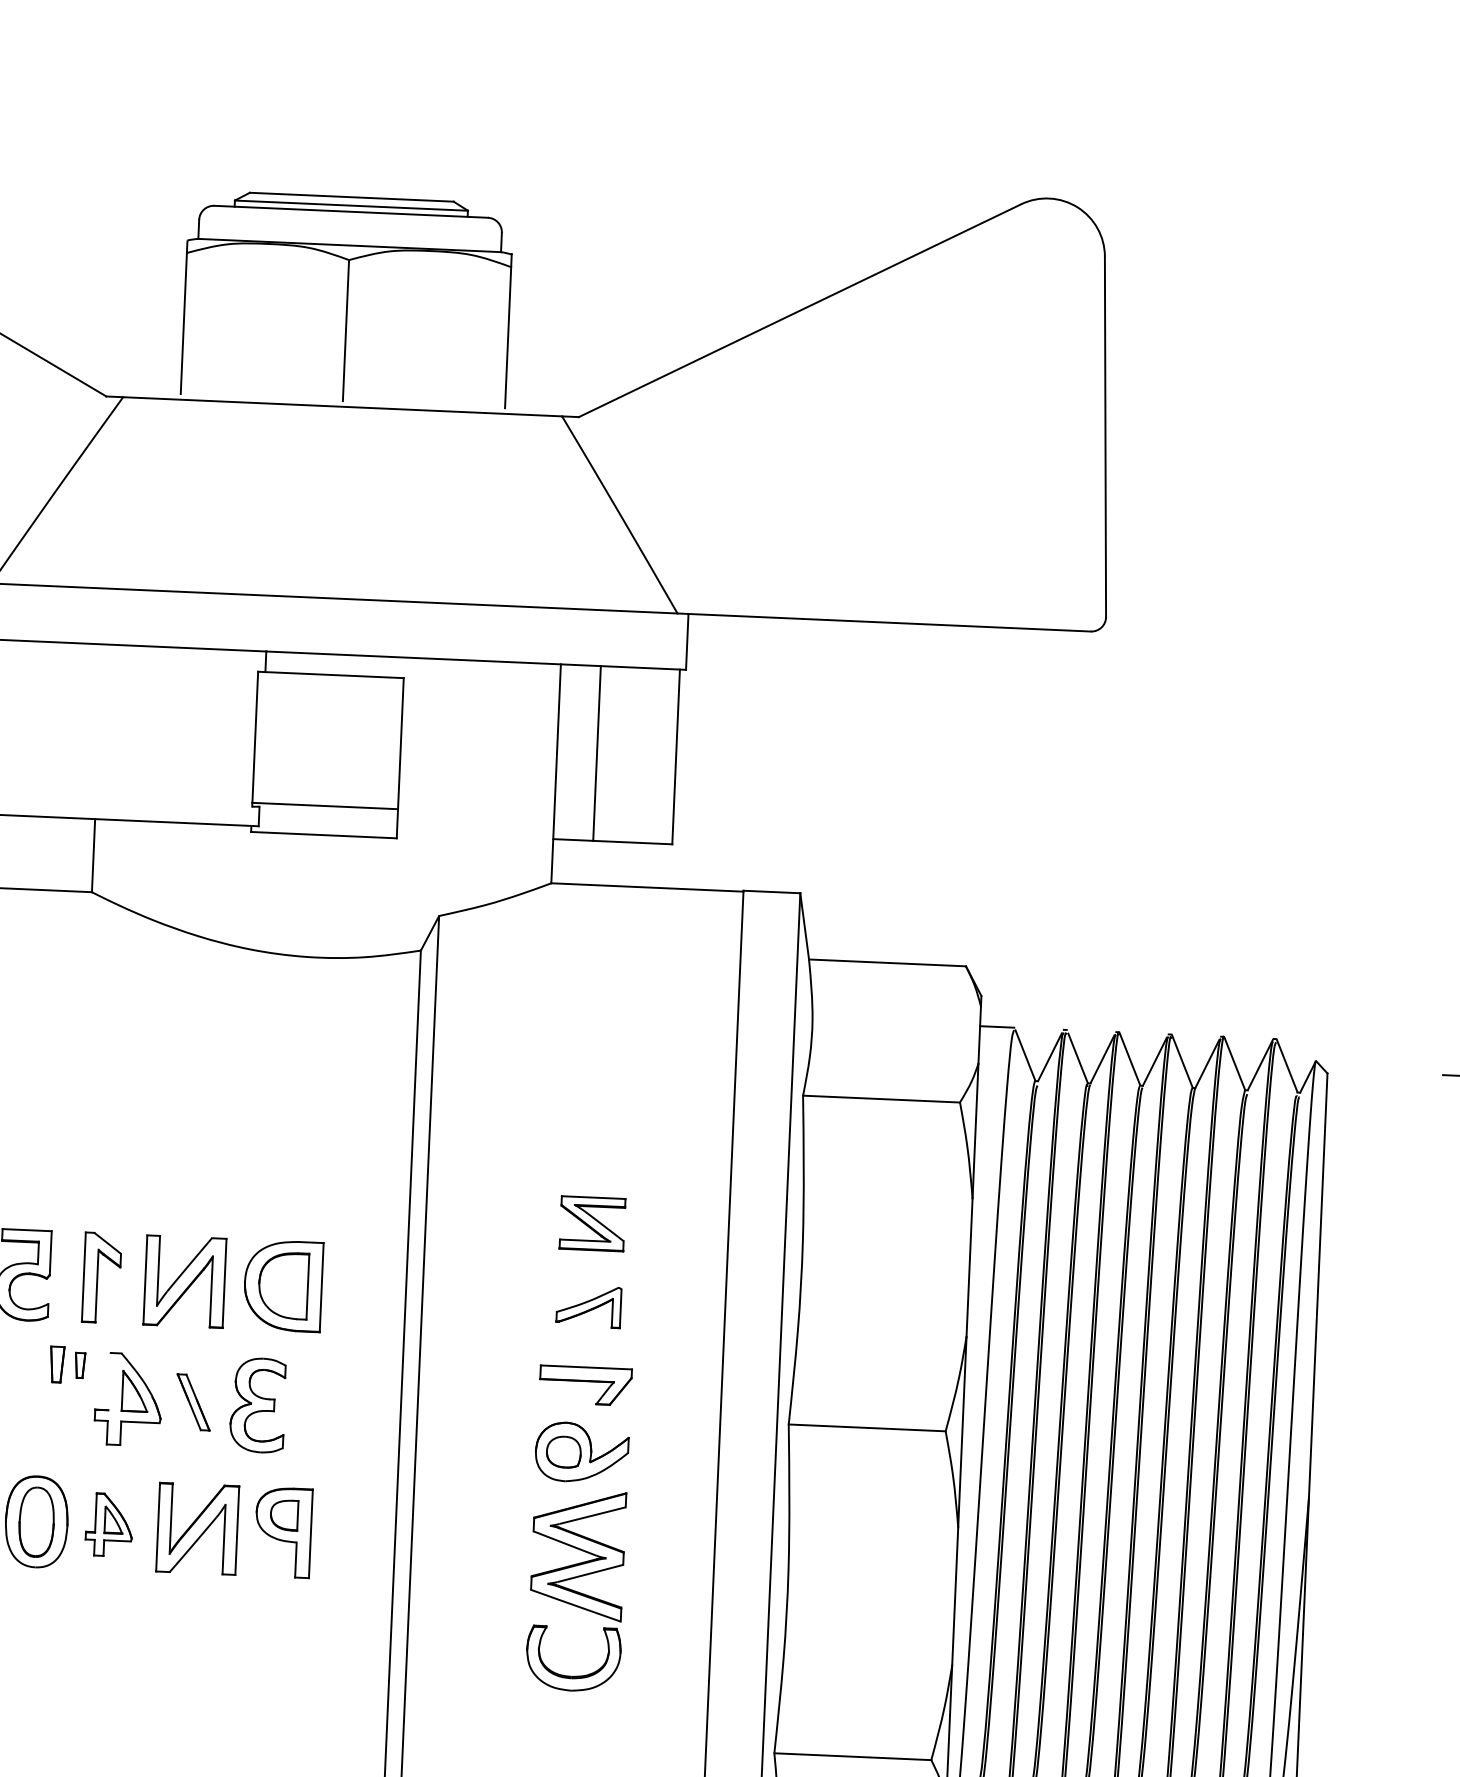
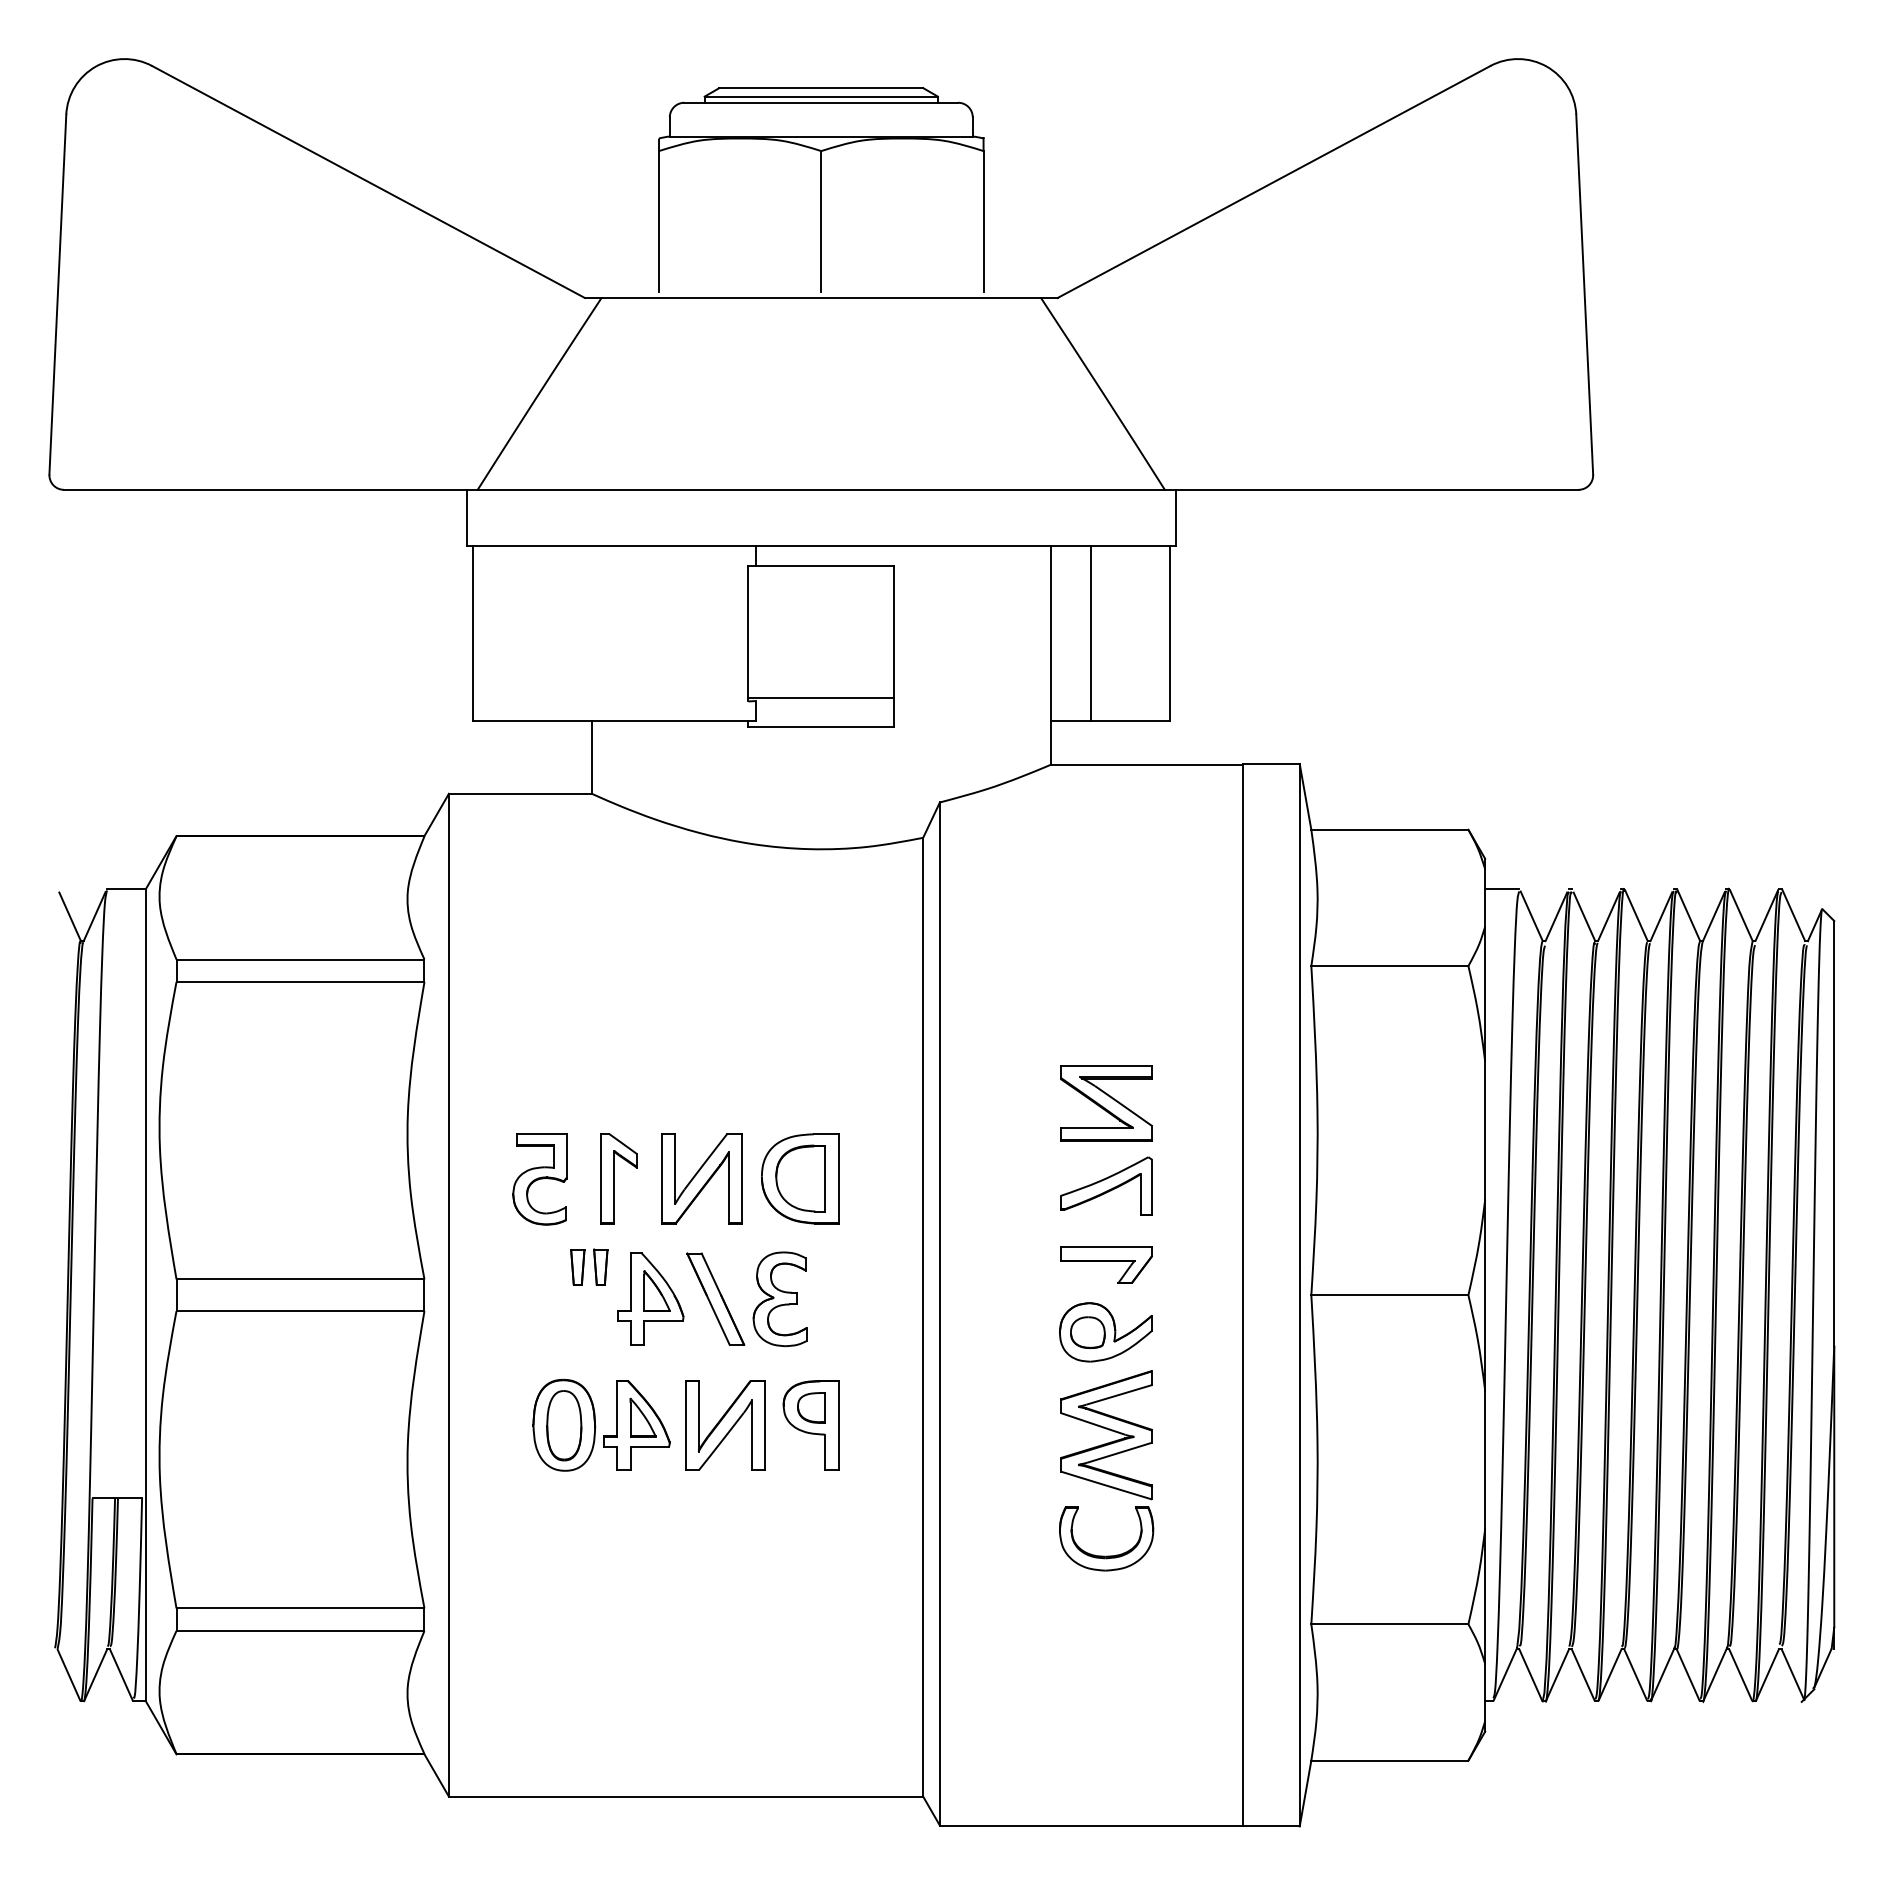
part: (592, 1224) -> (1106, 1103), size x1.43
part: (588, 1305) -> (1106, 1185), size x1.43
part: (79, 1364) -> (600, 1266), size x1.43
line: (109, 1381) -> (630, 1281), added
part: (193, 1401) -> (715, 1298), size x1.67
part: (108, 1525) -> (636, 1425), size x1.43

